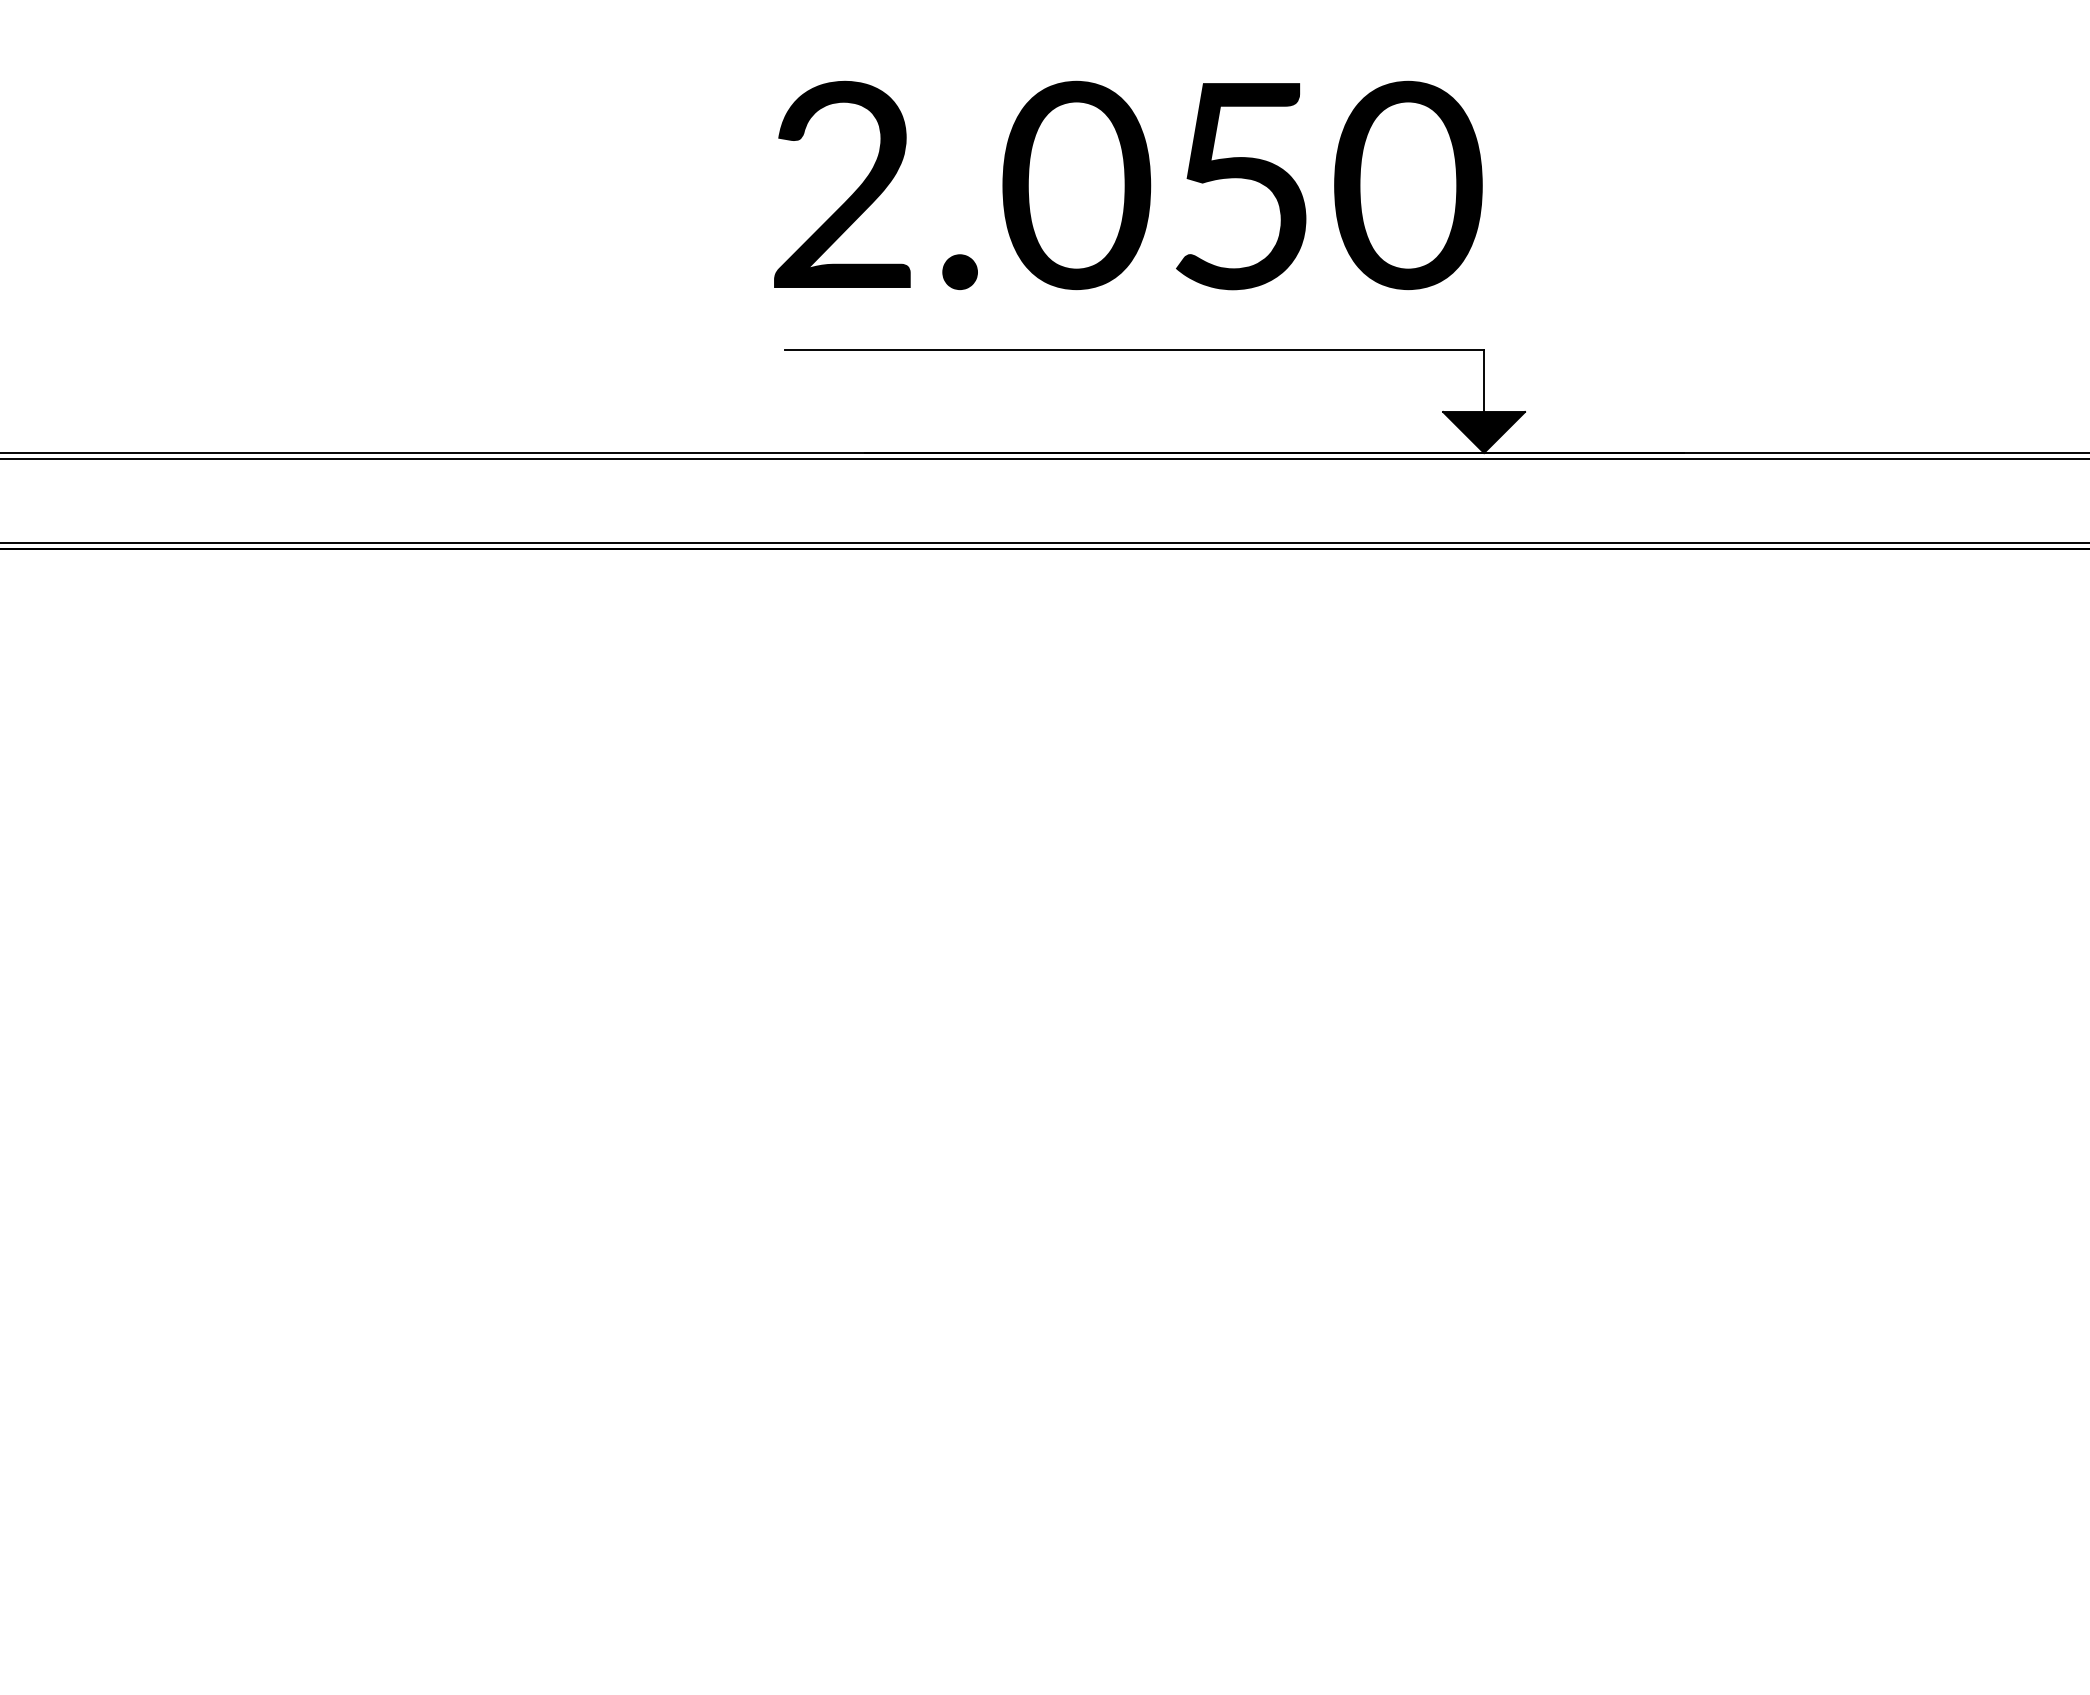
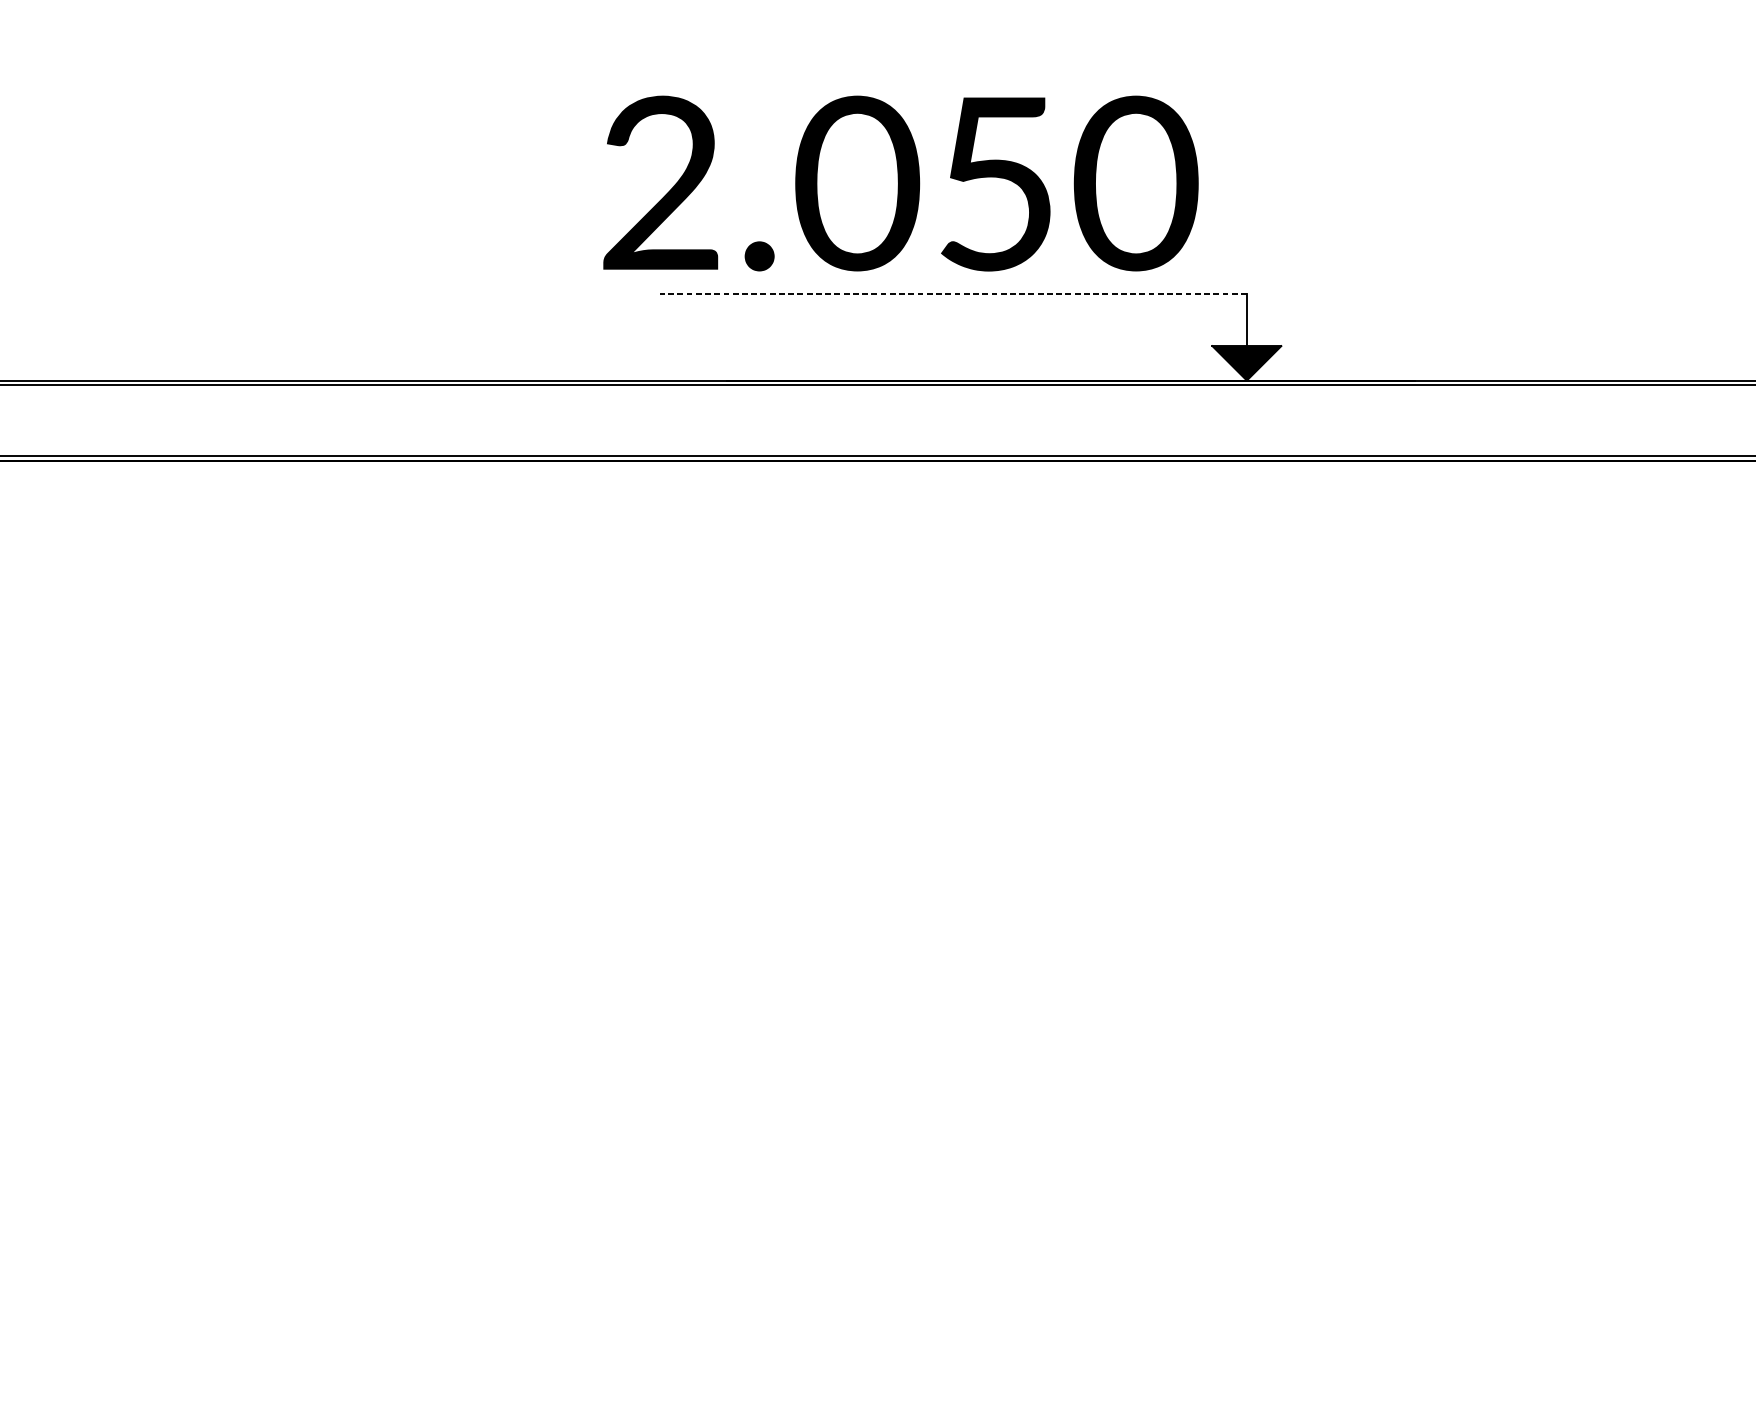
text: (1128, 185) -> (901, 183), moved
line: (1134, 350) -> (953, 294), solid -> dashed

